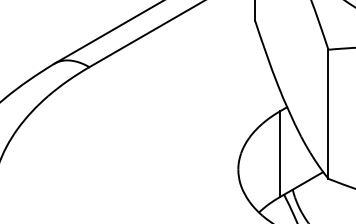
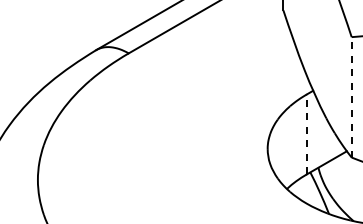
line: (328, 113) -> (351, 96), solid -> dashed
line: (279, 154) -> (306, 134), solid -> dashed

